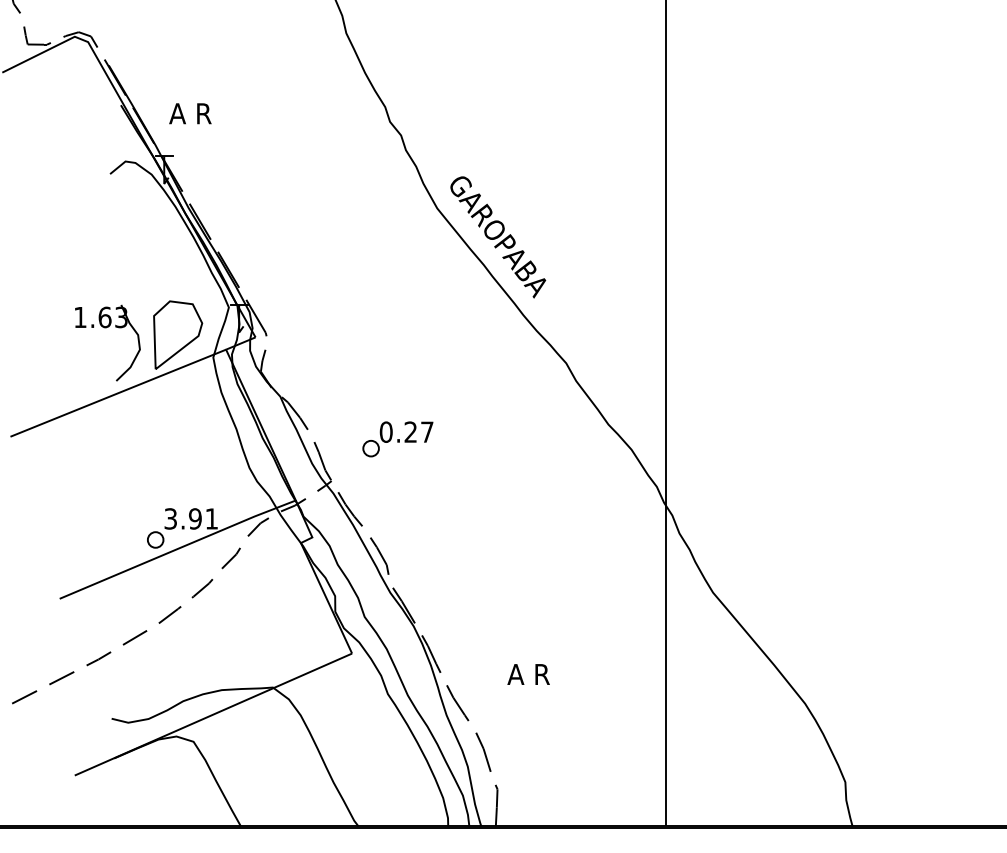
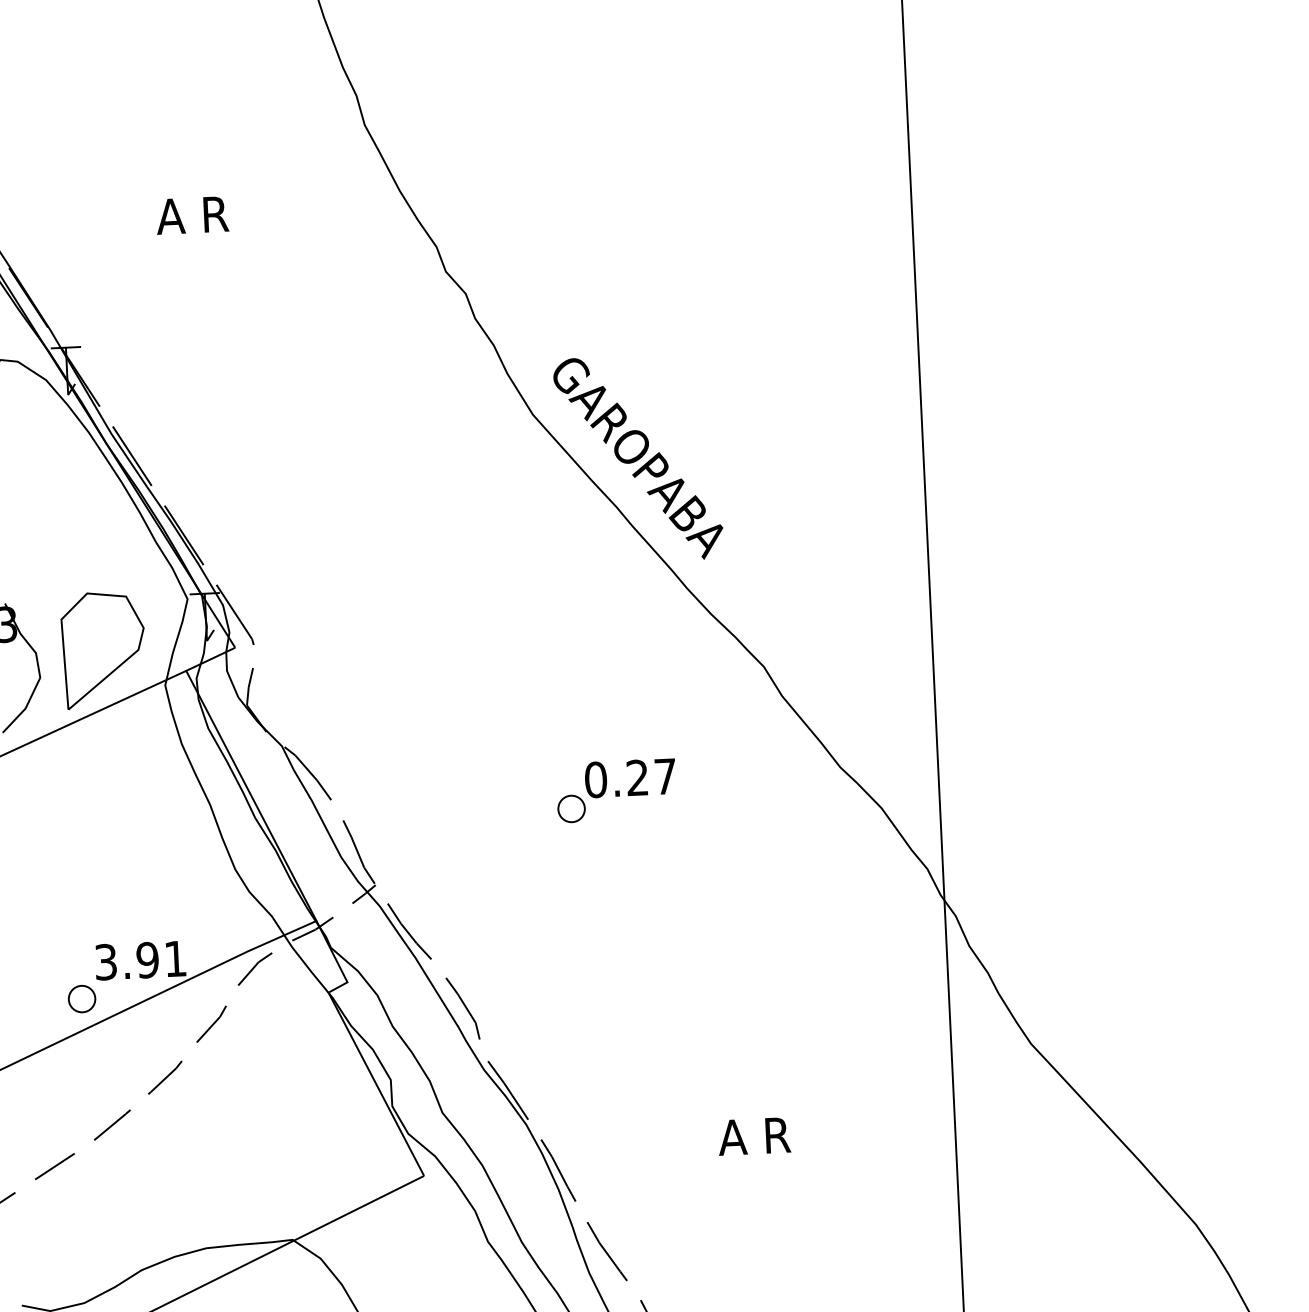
text: (190, 113) -> (192, 215), moved
part: (397, 439) -> (615, 791), moved
text: (528, 674) -> (754, 1136), moved

